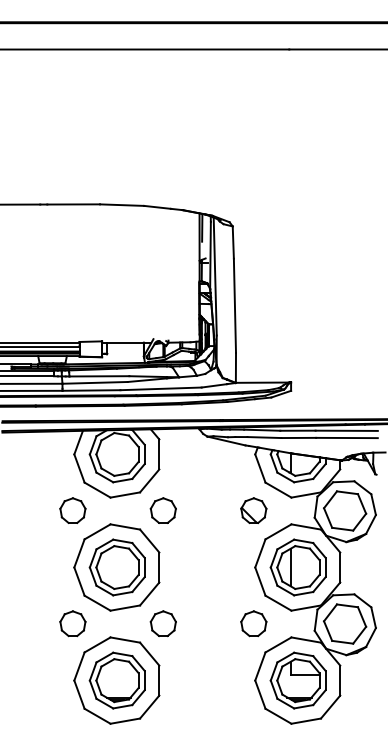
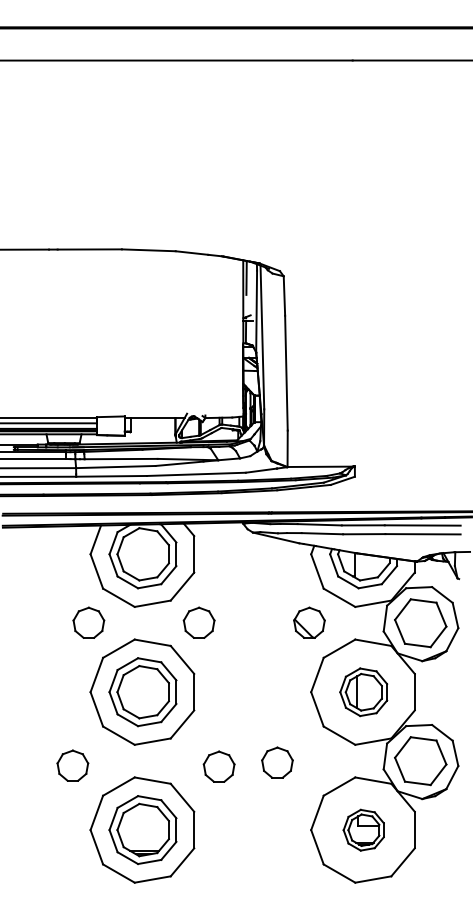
part: (298, 567) -> (363, 692), size x0.7
part: (72, 623) -> (72, 765), moved
part: (162, 623) -> (218, 766), moved
part: (253, 623) -> (277, 762), moved
part: (298, 680) -> (363, 830), size x0.6

